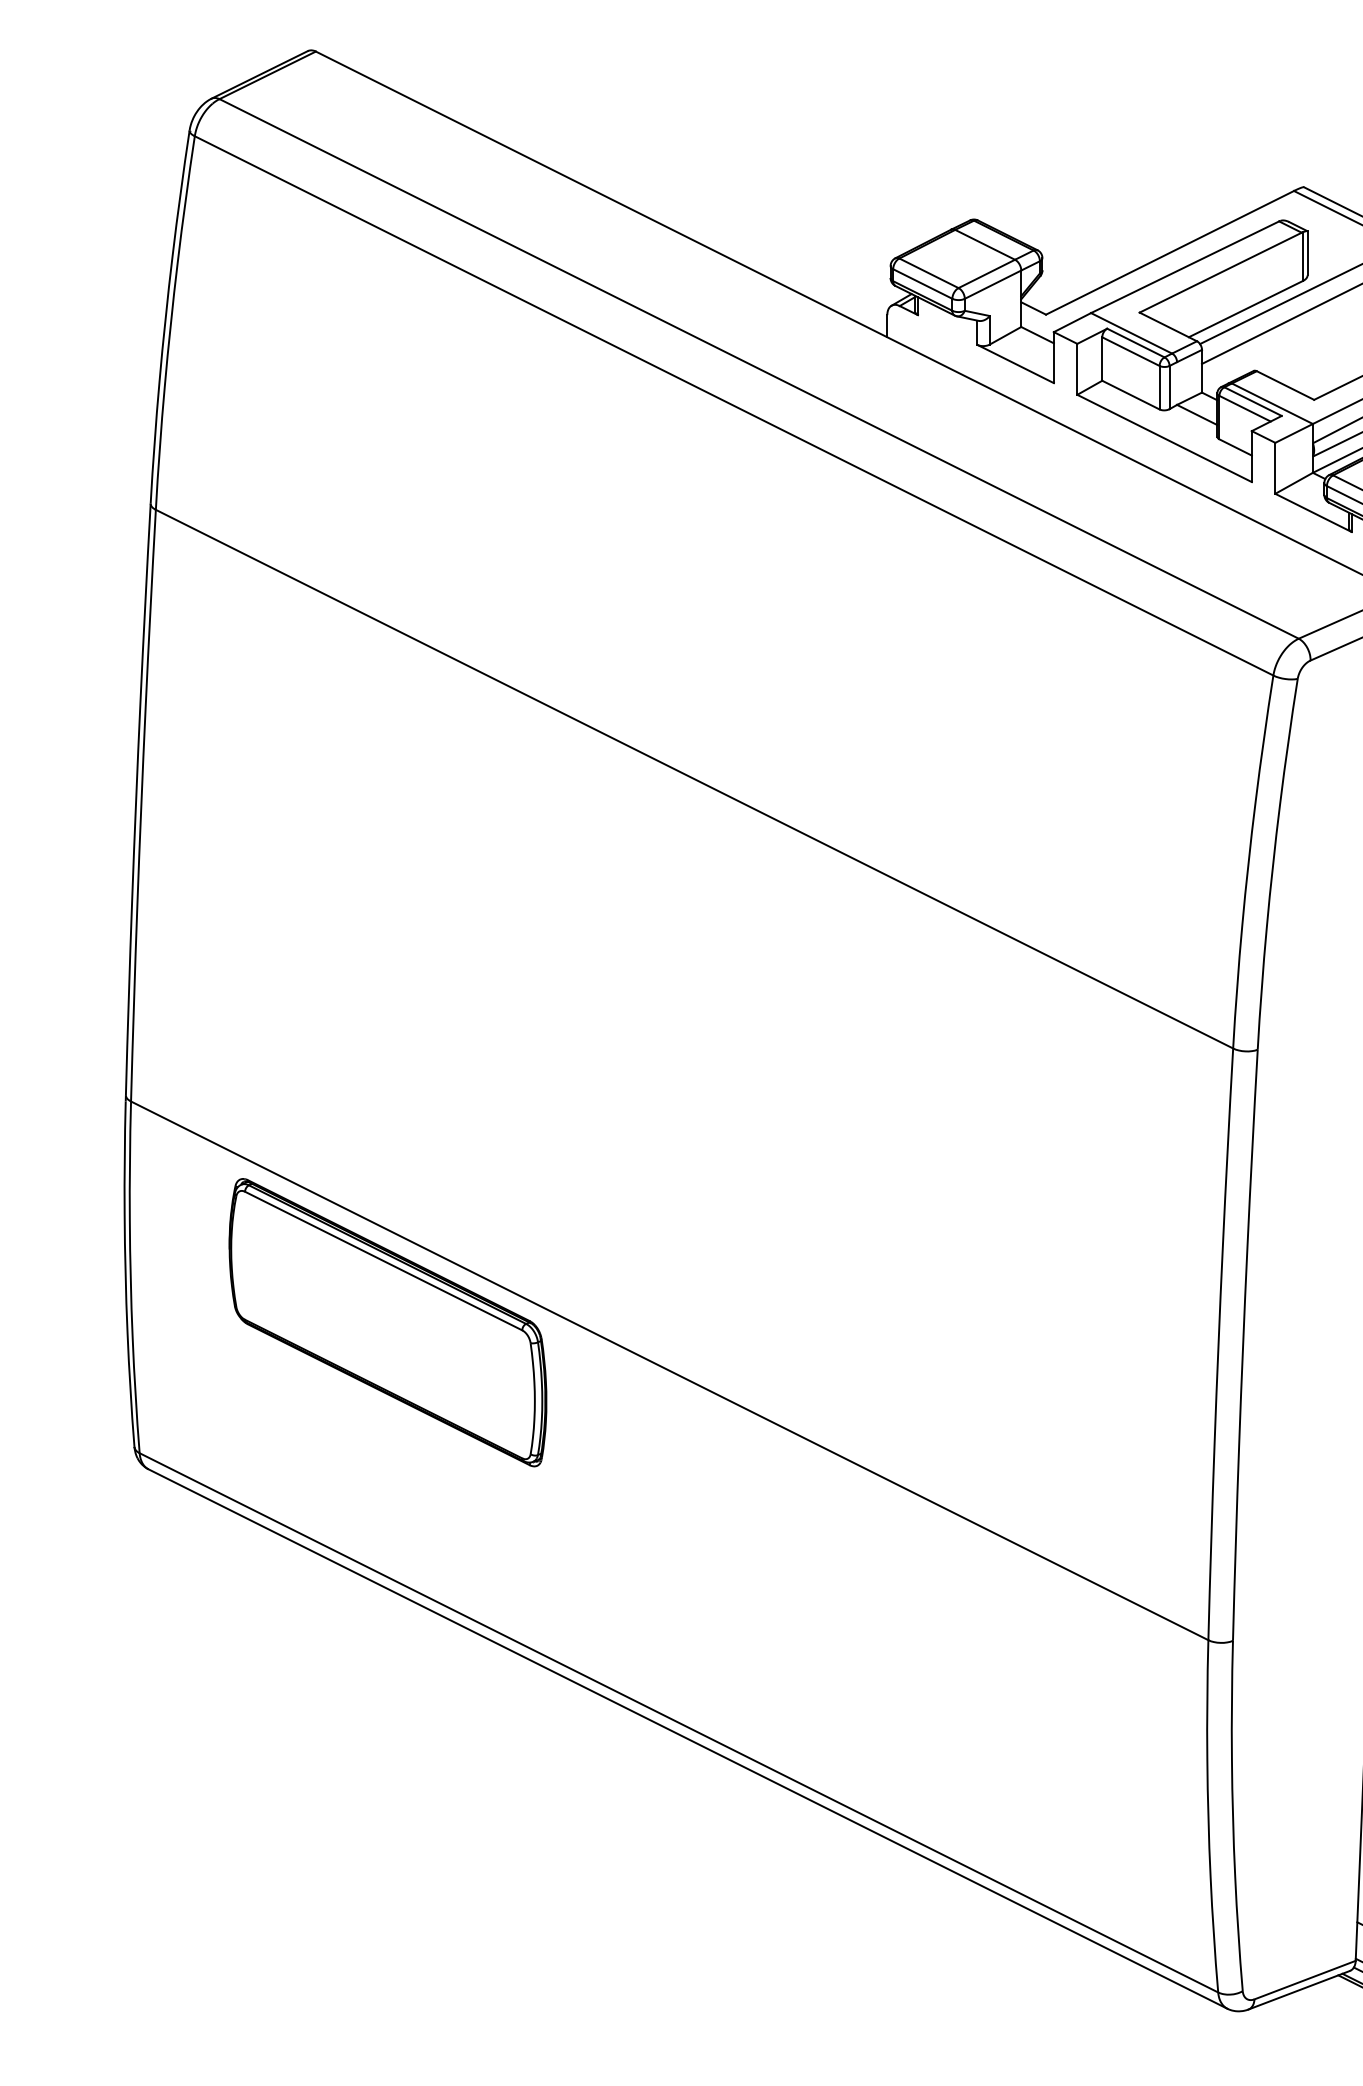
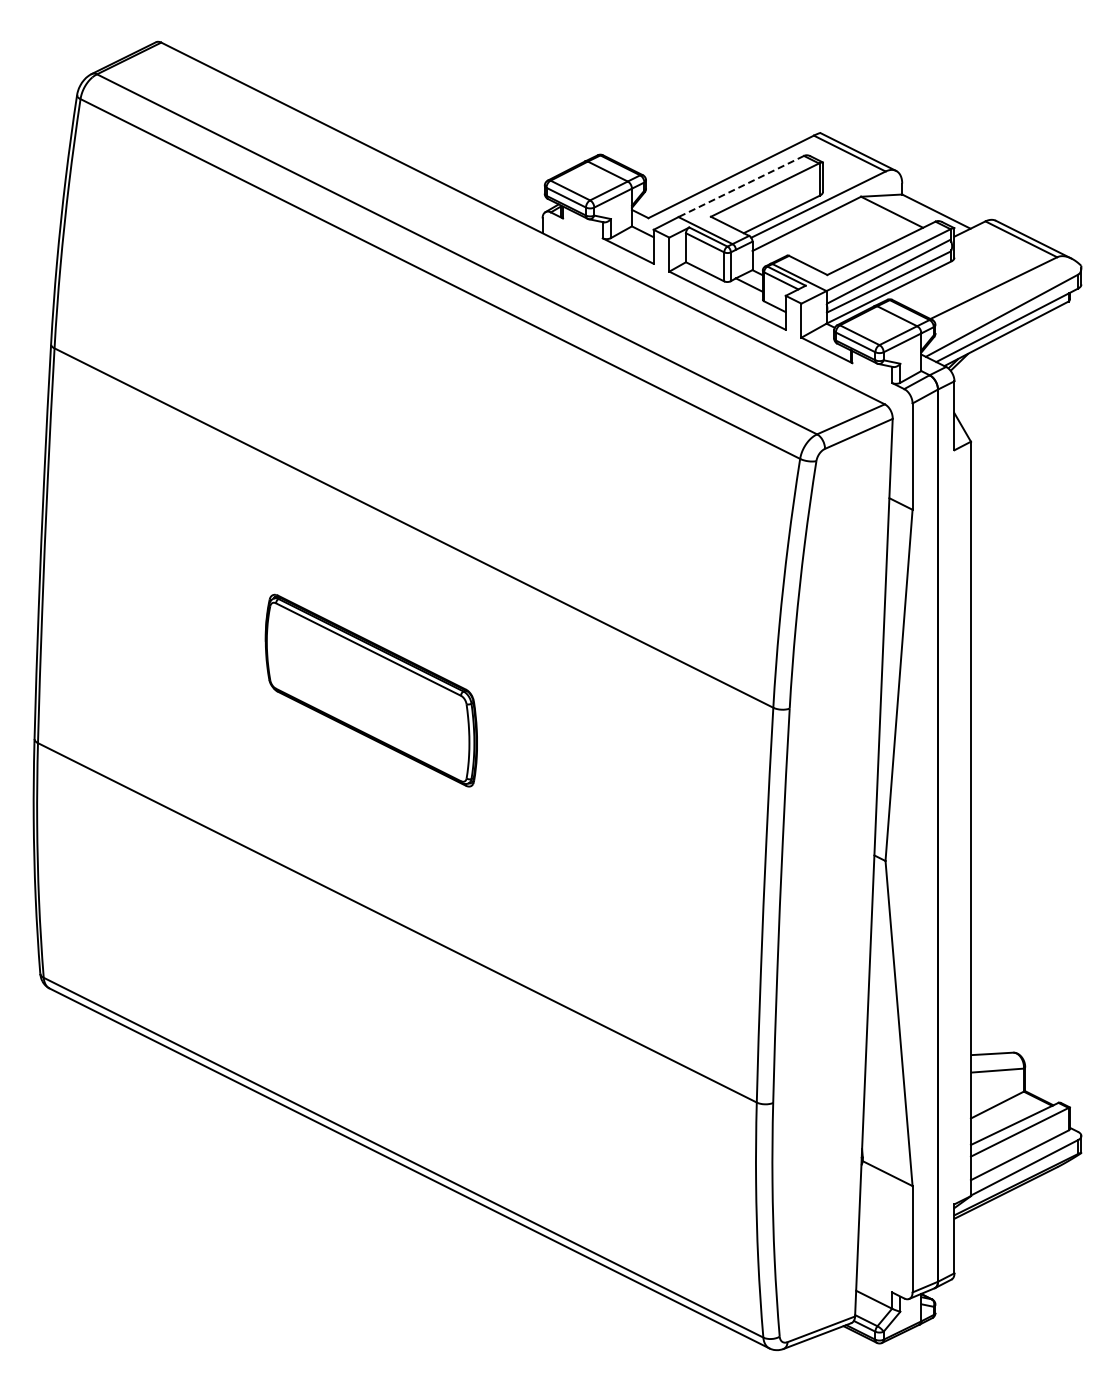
line: (1185, 267) -> (741, 186), solid -> dashed
part: (386, 1322) -> (370, 690), moved

